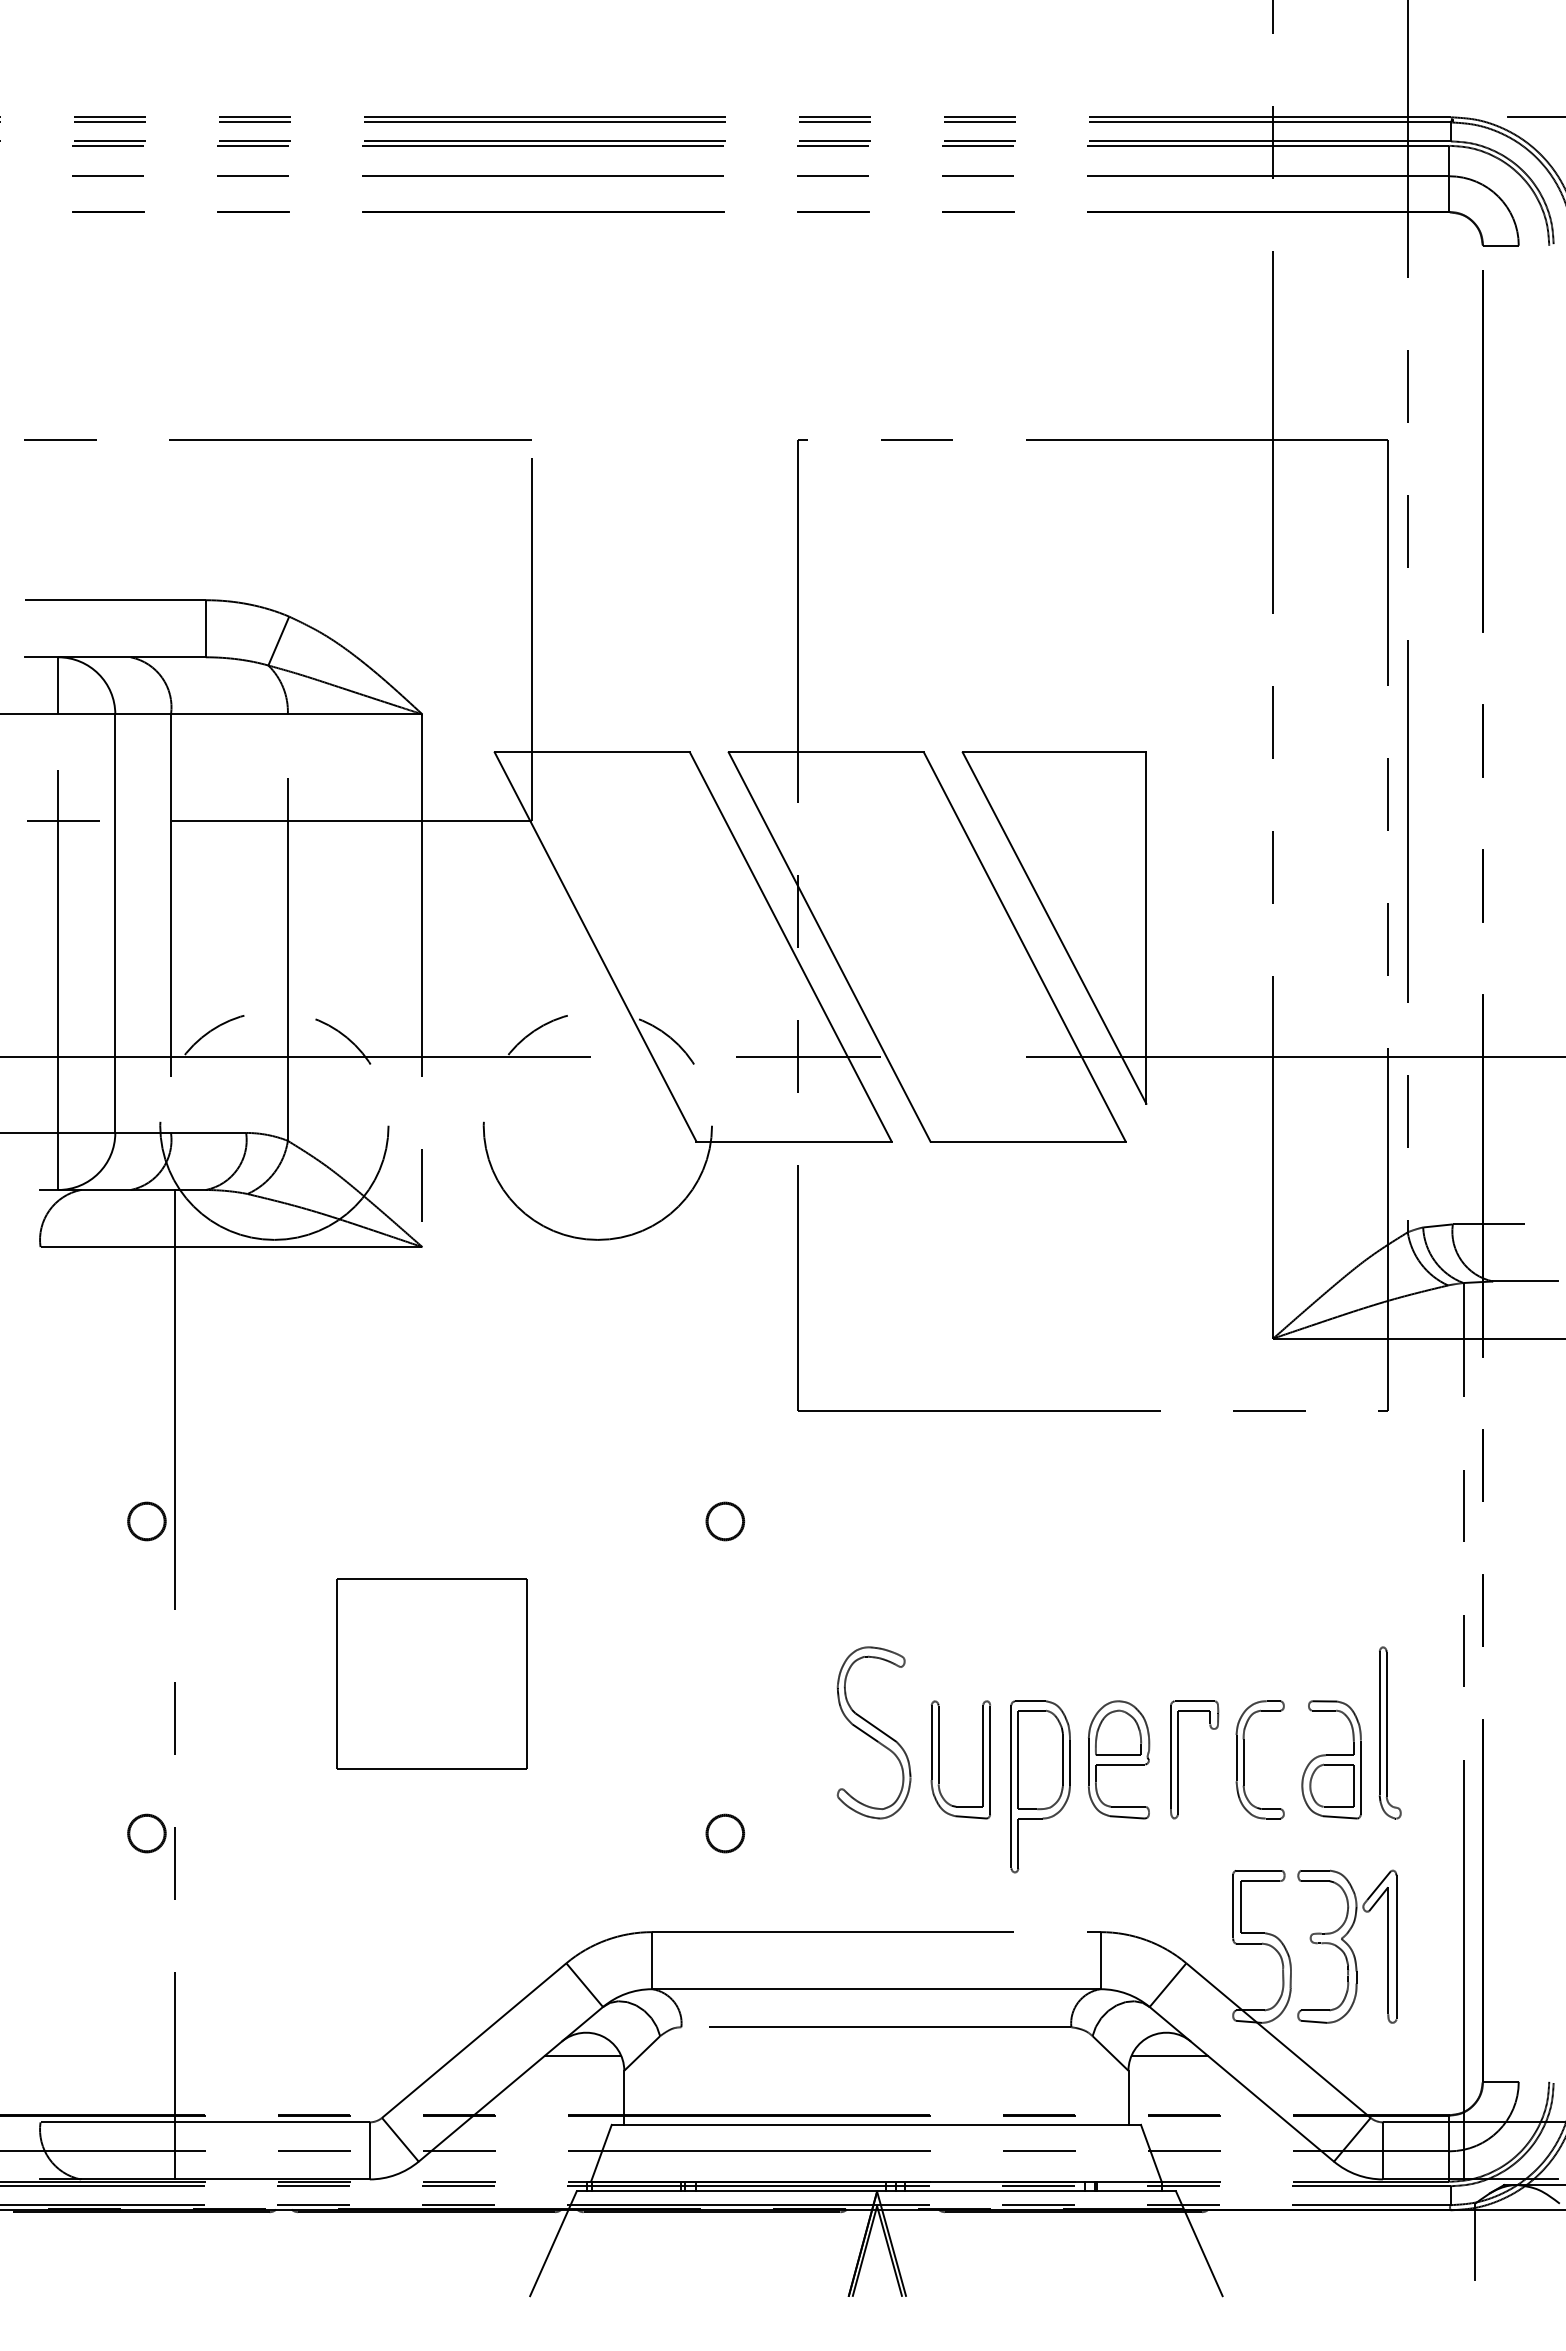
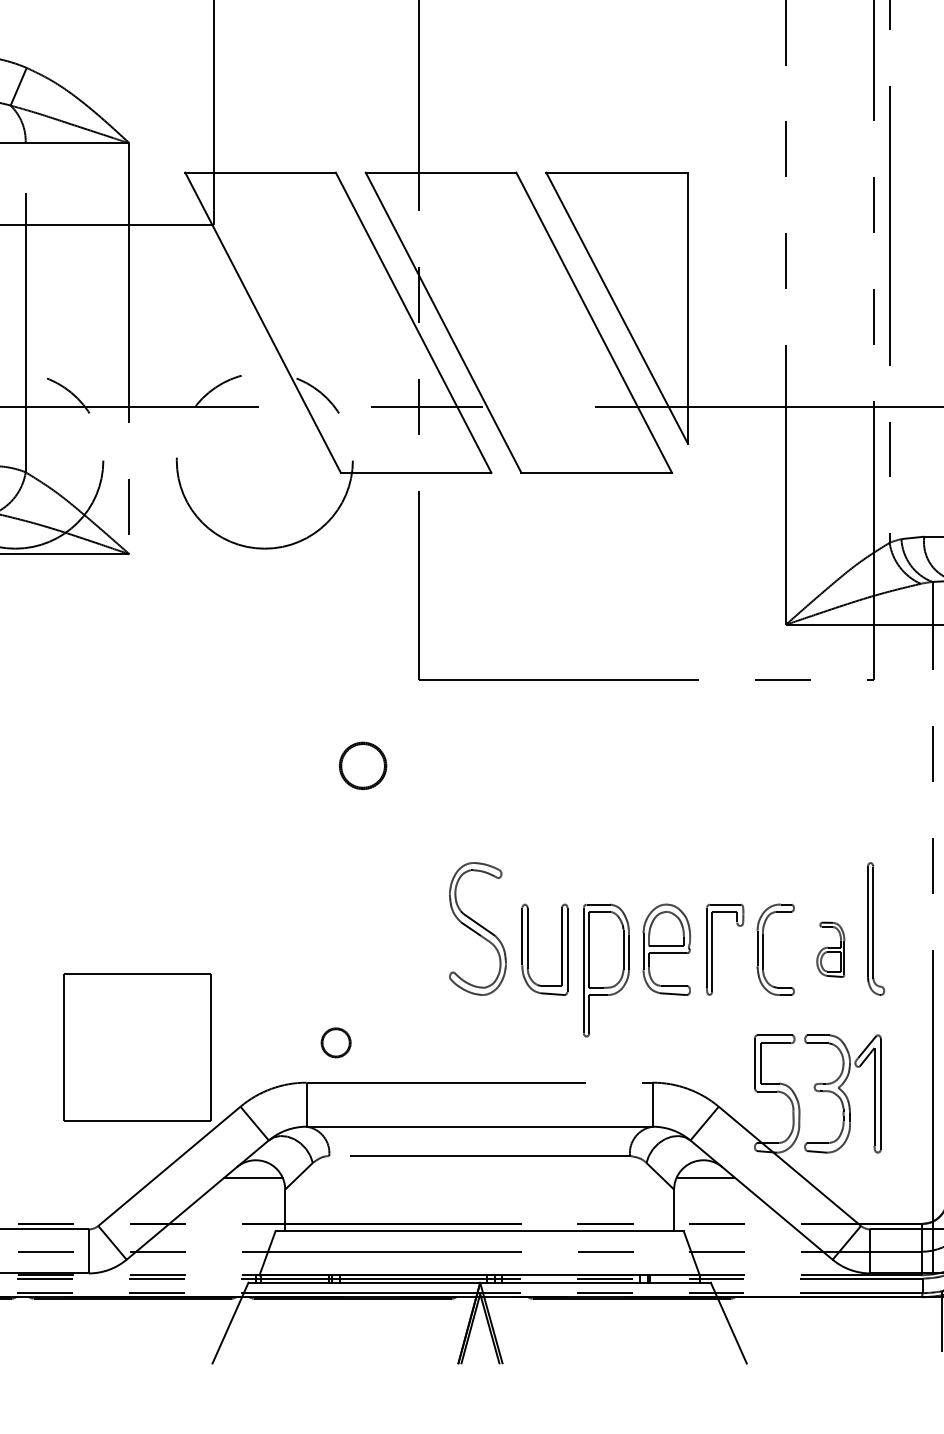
part: (725, 1521) -> (363, 765), size x1.6
part: (431, 1673) -> (136, 1047), moved
part: (1331, 1759) -> (830, 949), size x0.6
part: (725, 1833) -> (336, 1042), moved

